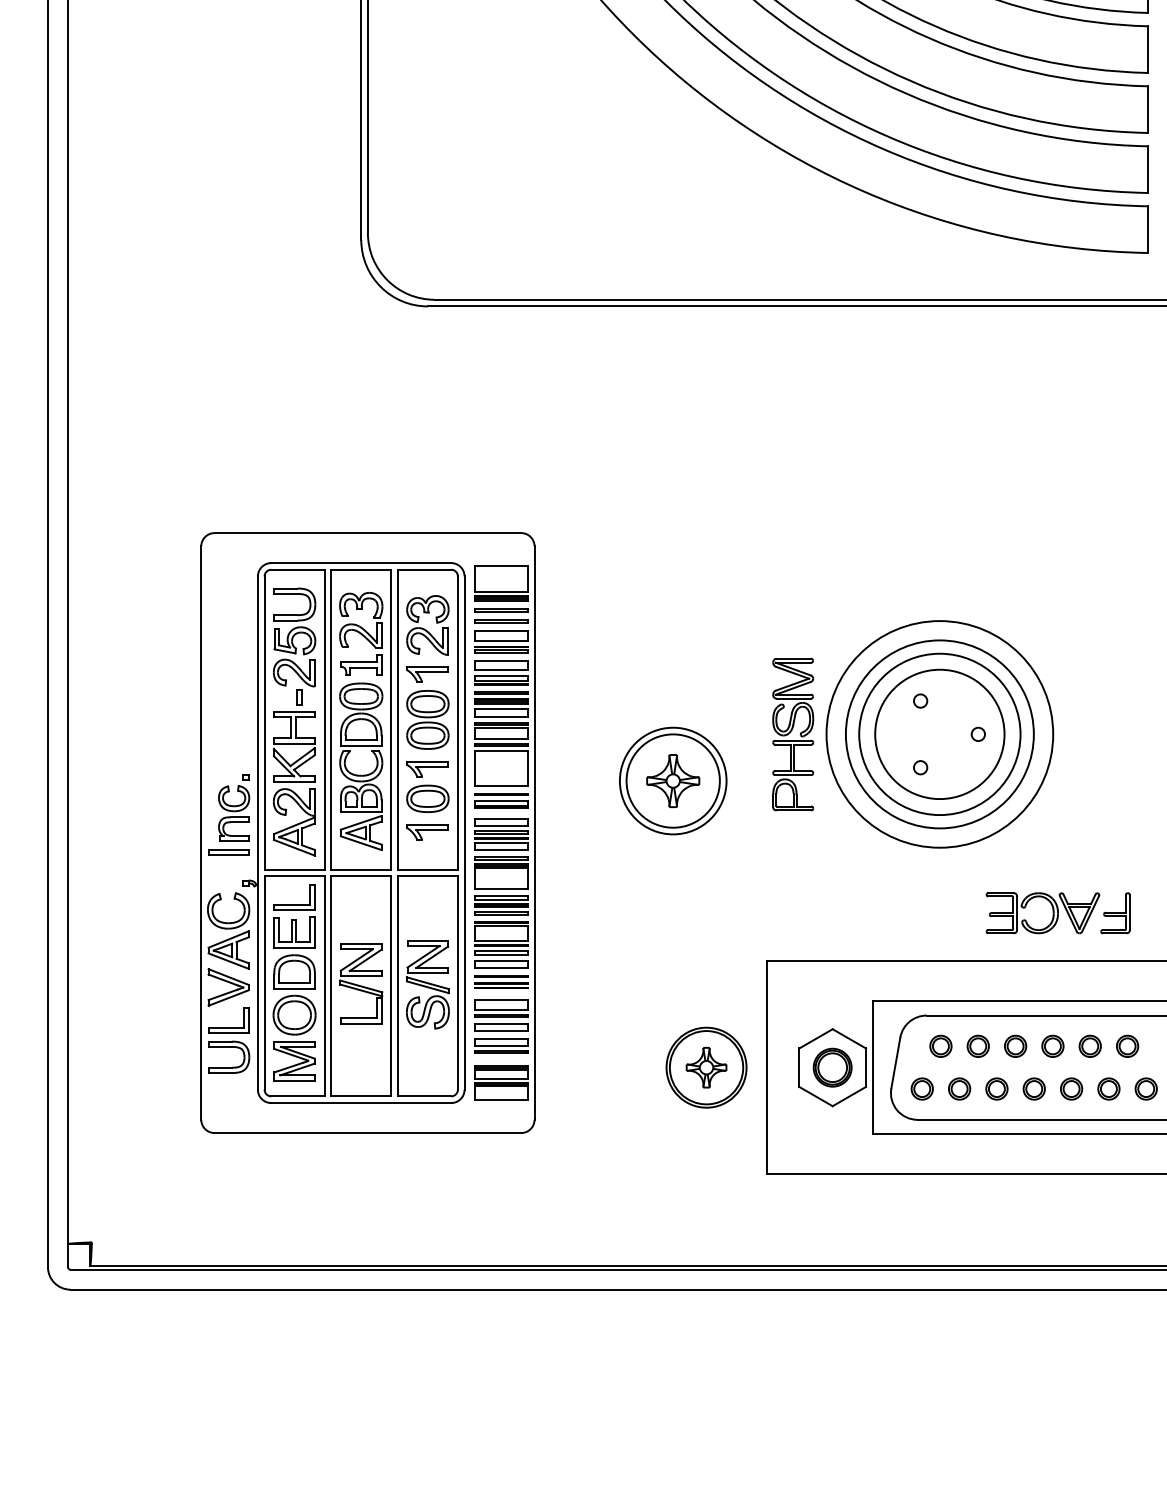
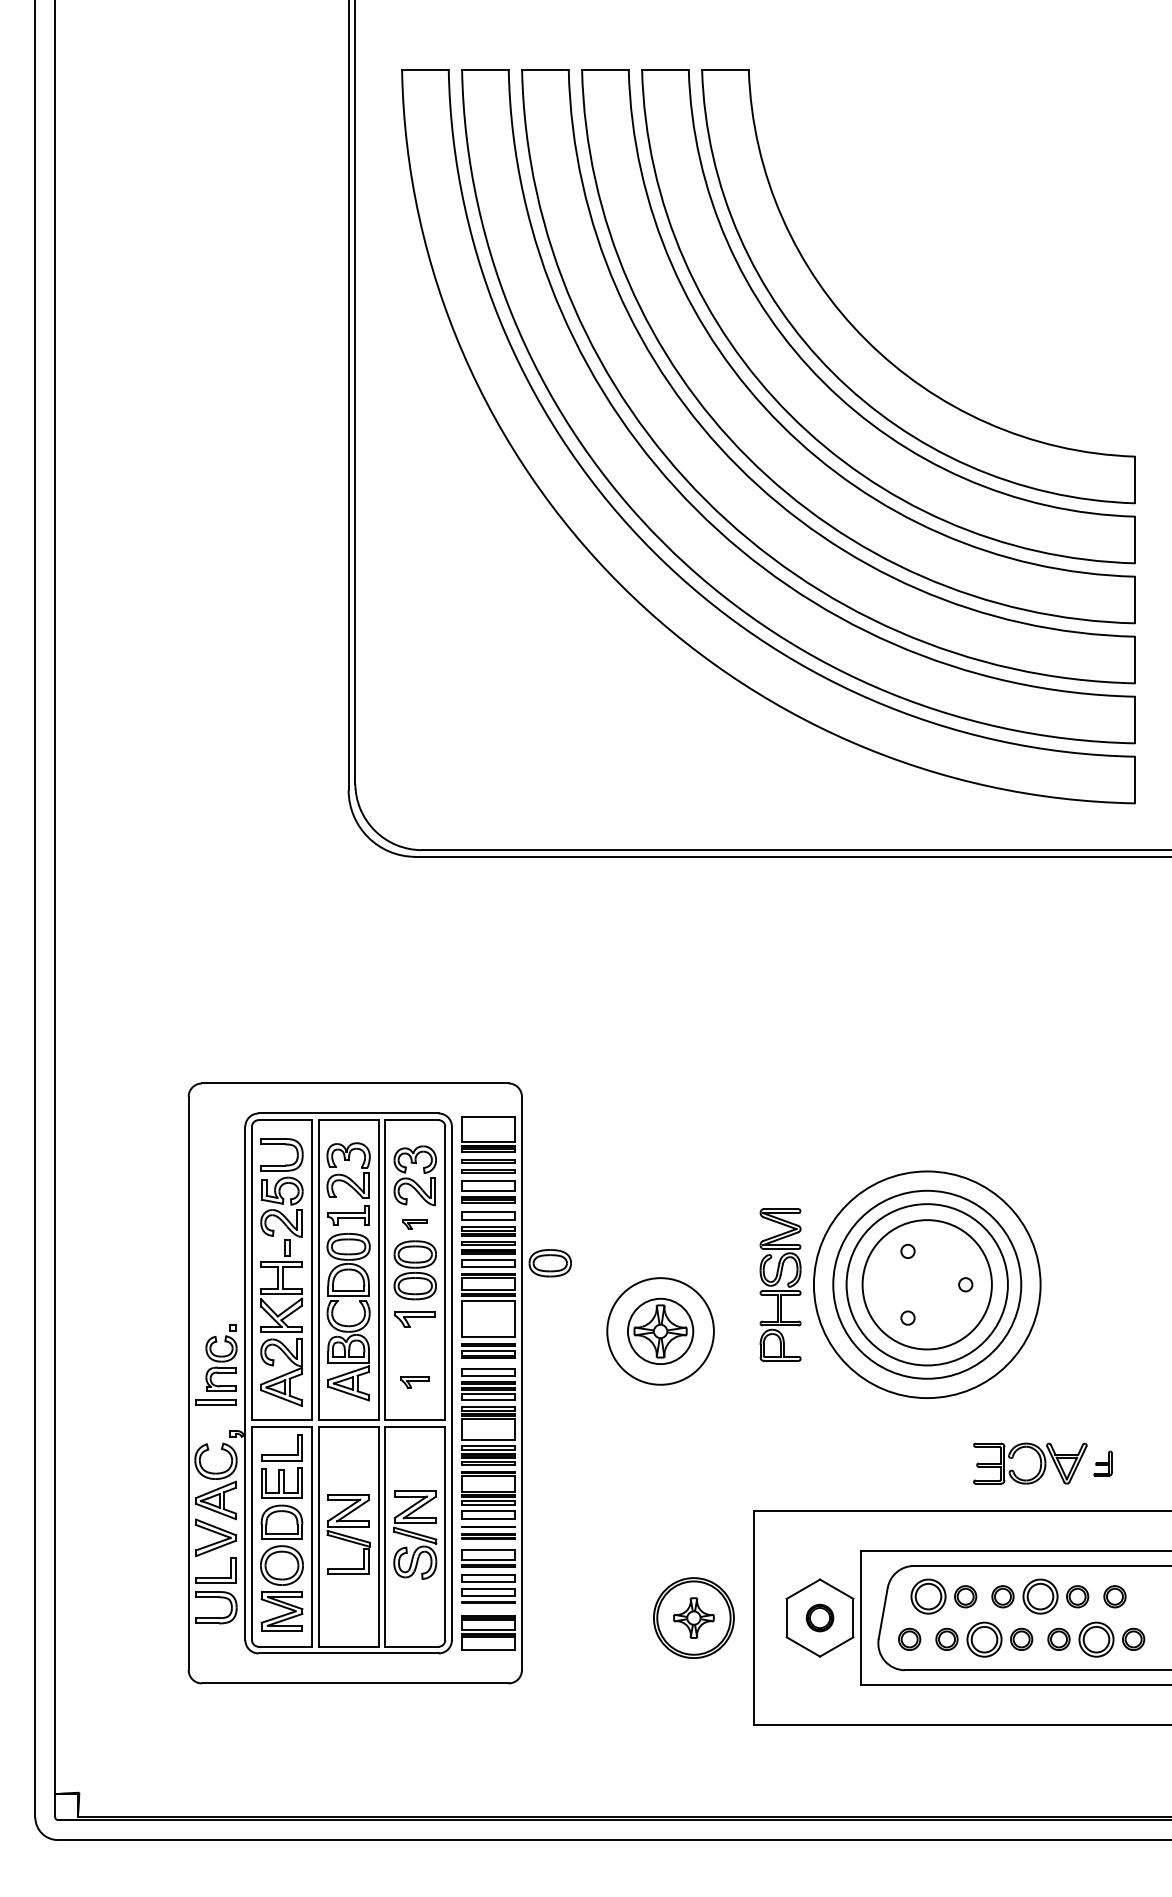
part: (427, 674) -> (414, 1224), size x0.6
circle: (673, 781) -> (660, 1331), size x0.7
part: (427, 799) -> (549, 1263), moved
part: (427, 832) -> (414, 1382), size x0.7
part: (1115, 913) -> (1102, 1463), size x0.6
part: (940, 1046) -> (927, 1596), size x1.6
part: (1052, 1046) -> (1039, 1596), size x1.6
part: (832, 1067) -> (819, 1617), size x0.7
part: (996, 1088) -> (983, 1638), size x1.6
part: (1108, 1088) -> (1095, 1638), size x1.6

